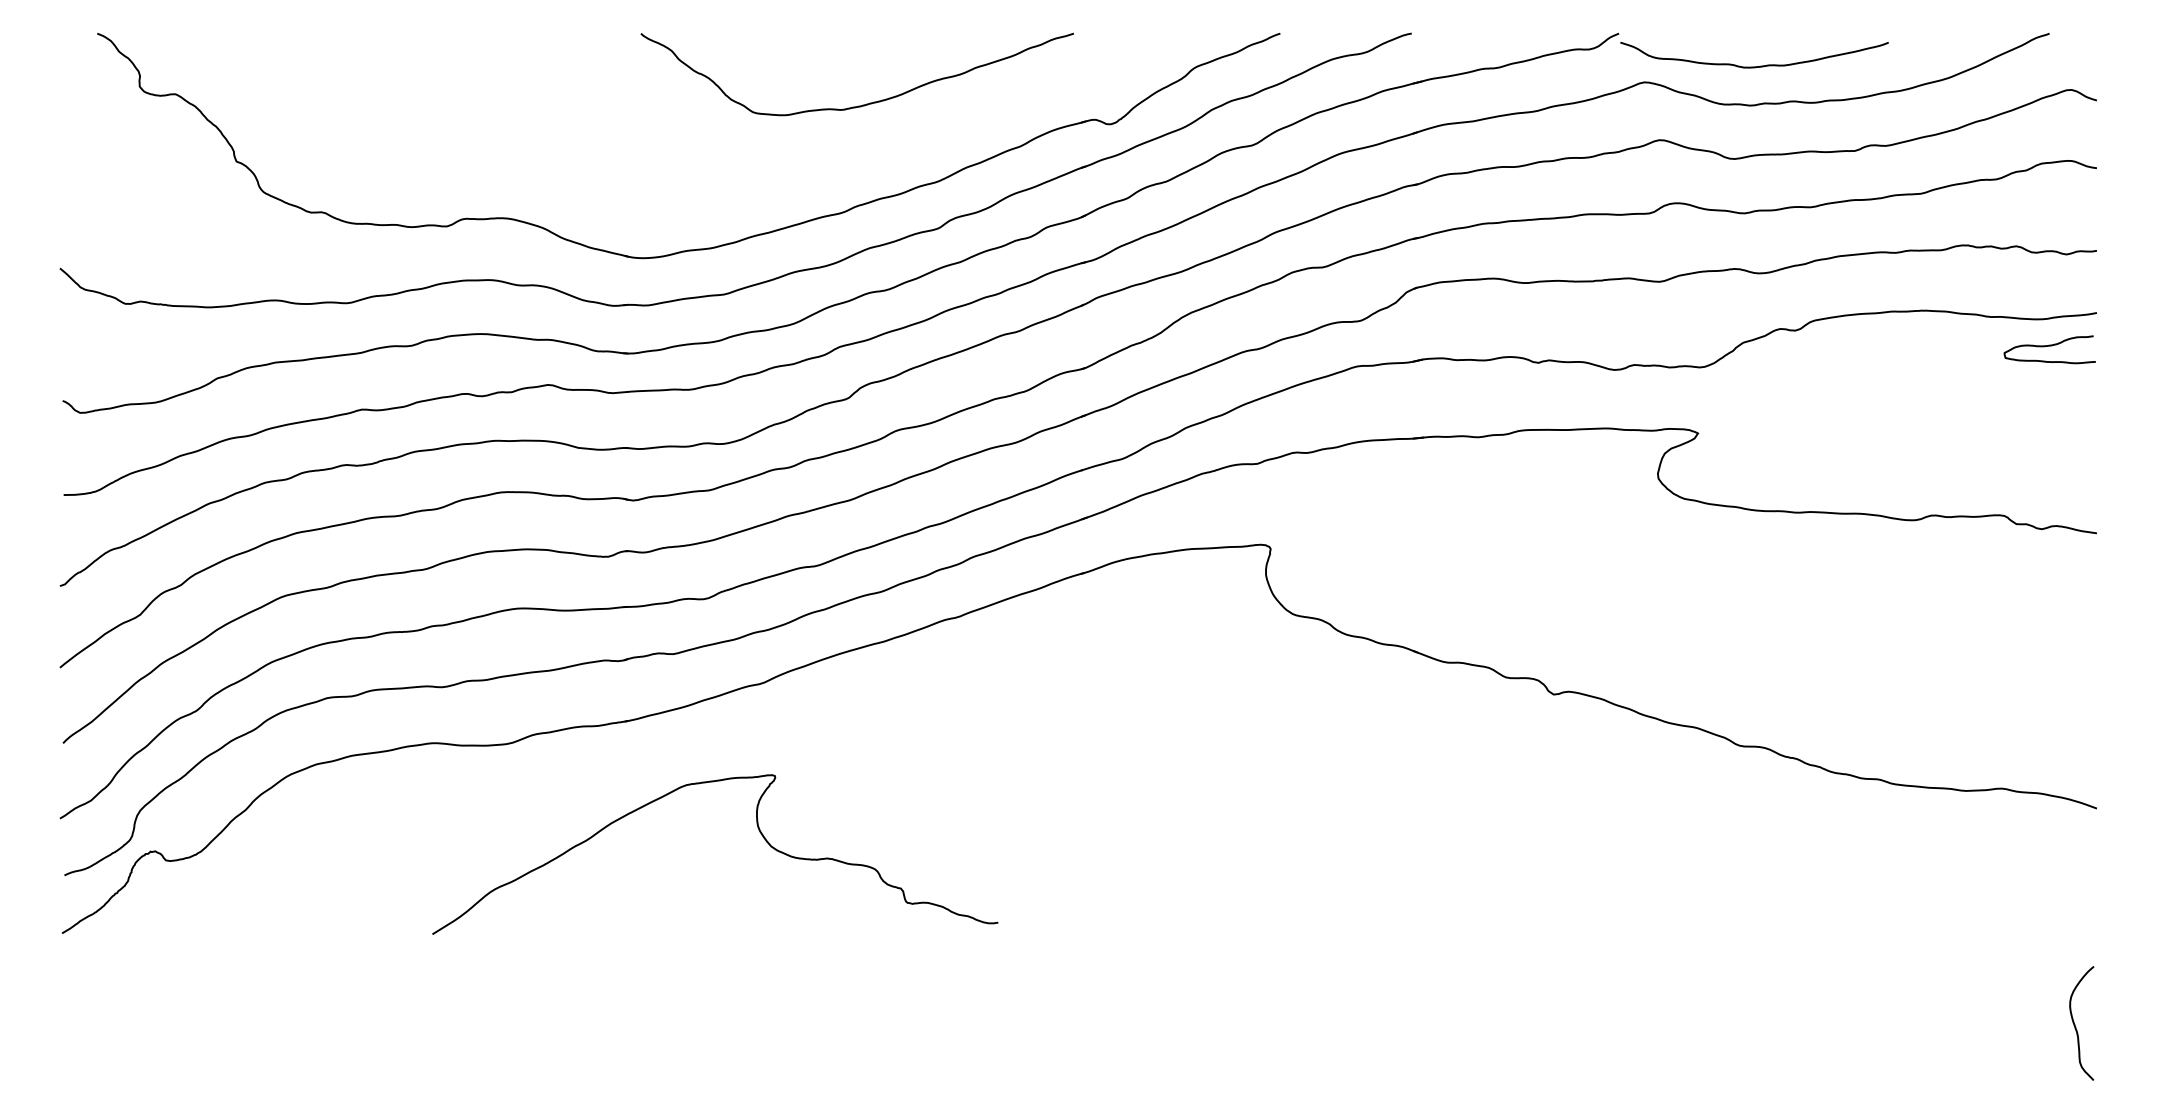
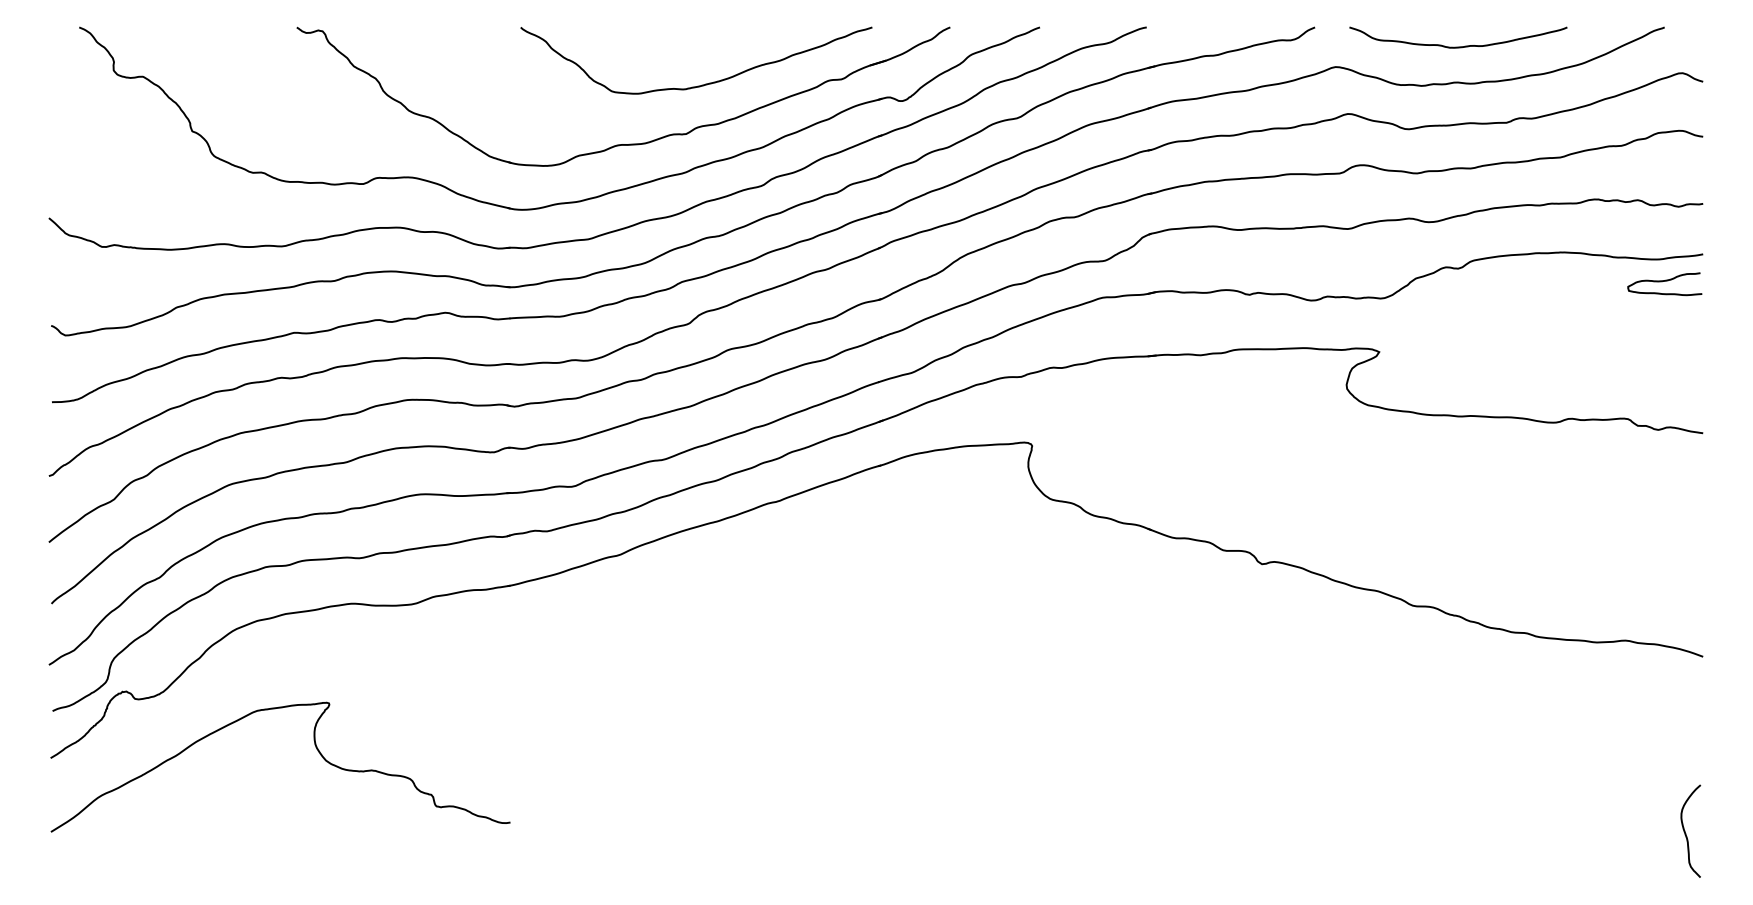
curve: (1754, 66) -> (1458, 46), moved
part: (767, 177) -> (623, 144), added
curve: (759, 832) -> (316, 749), moved

